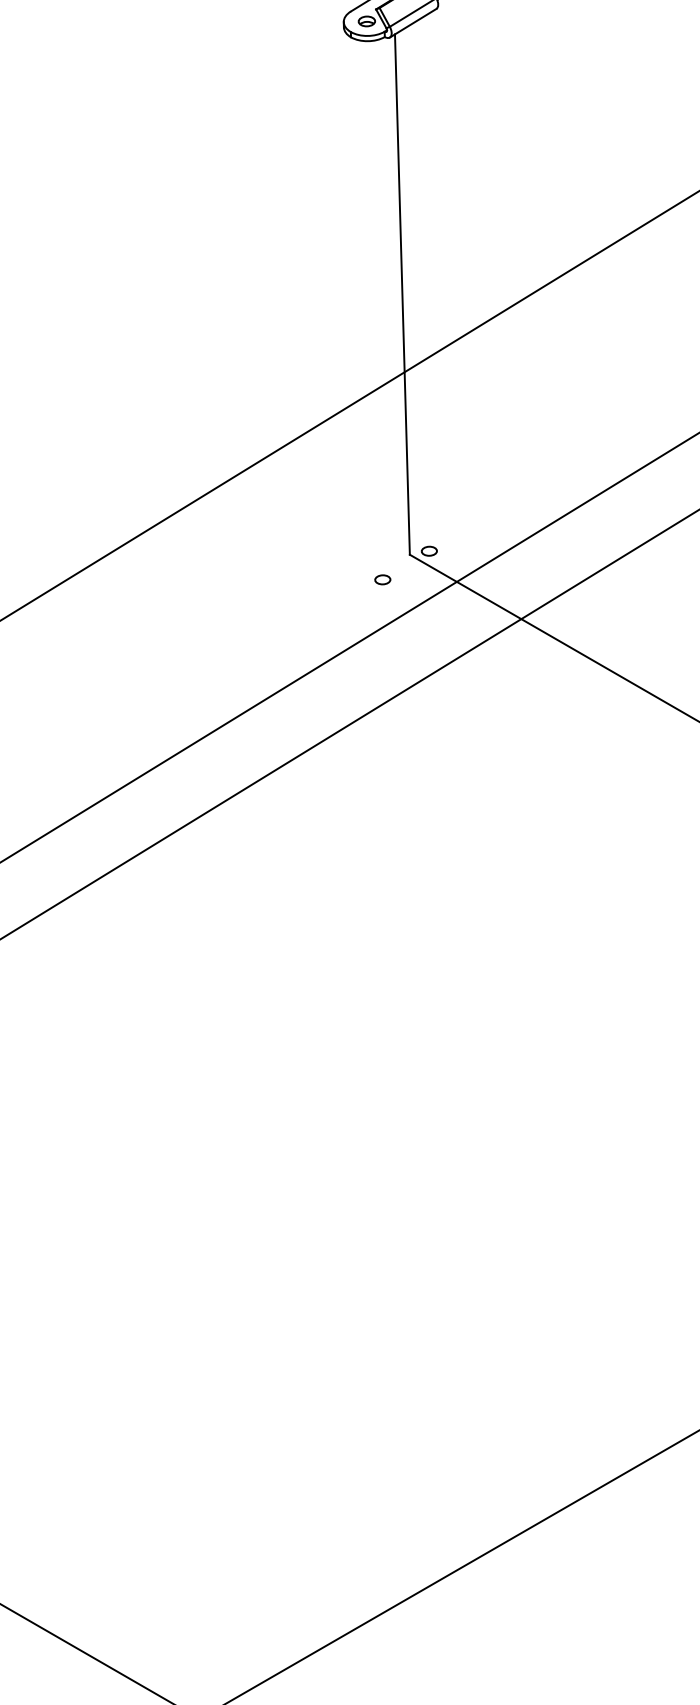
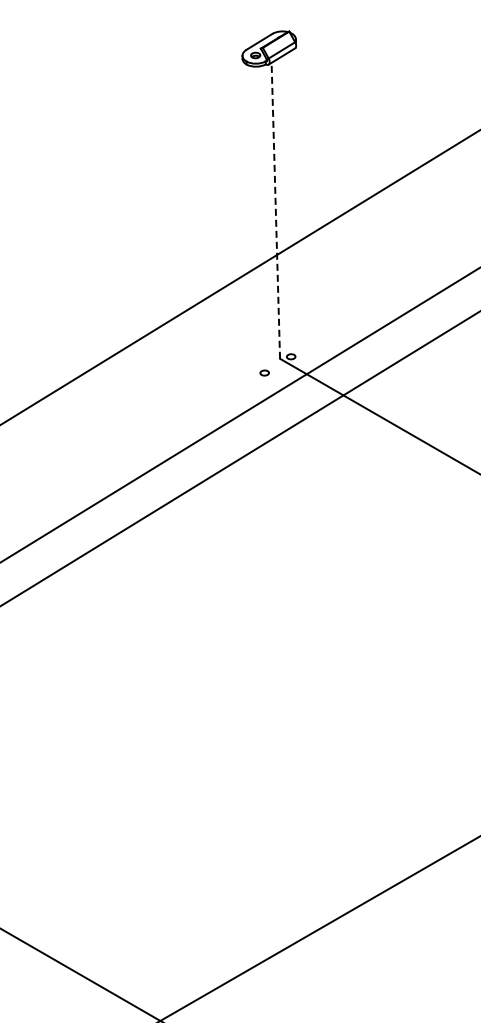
line: (401, 294) -> (275, 210), solid -> dashed

